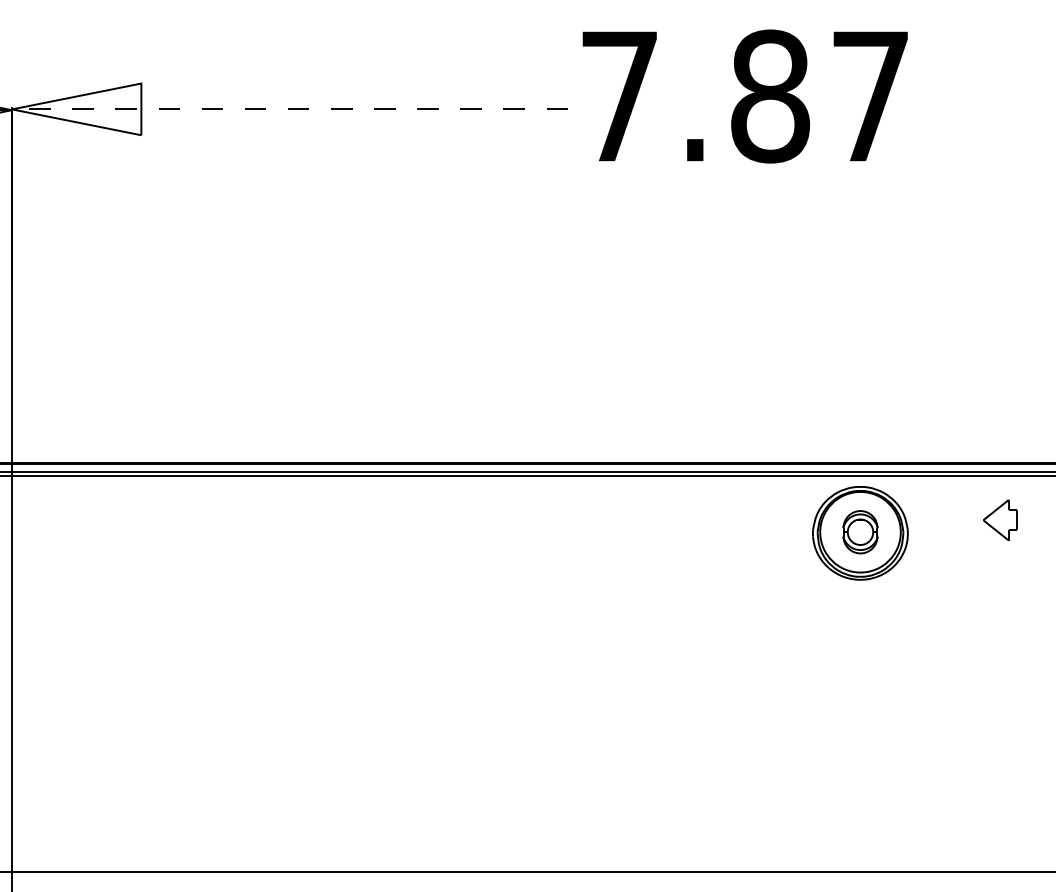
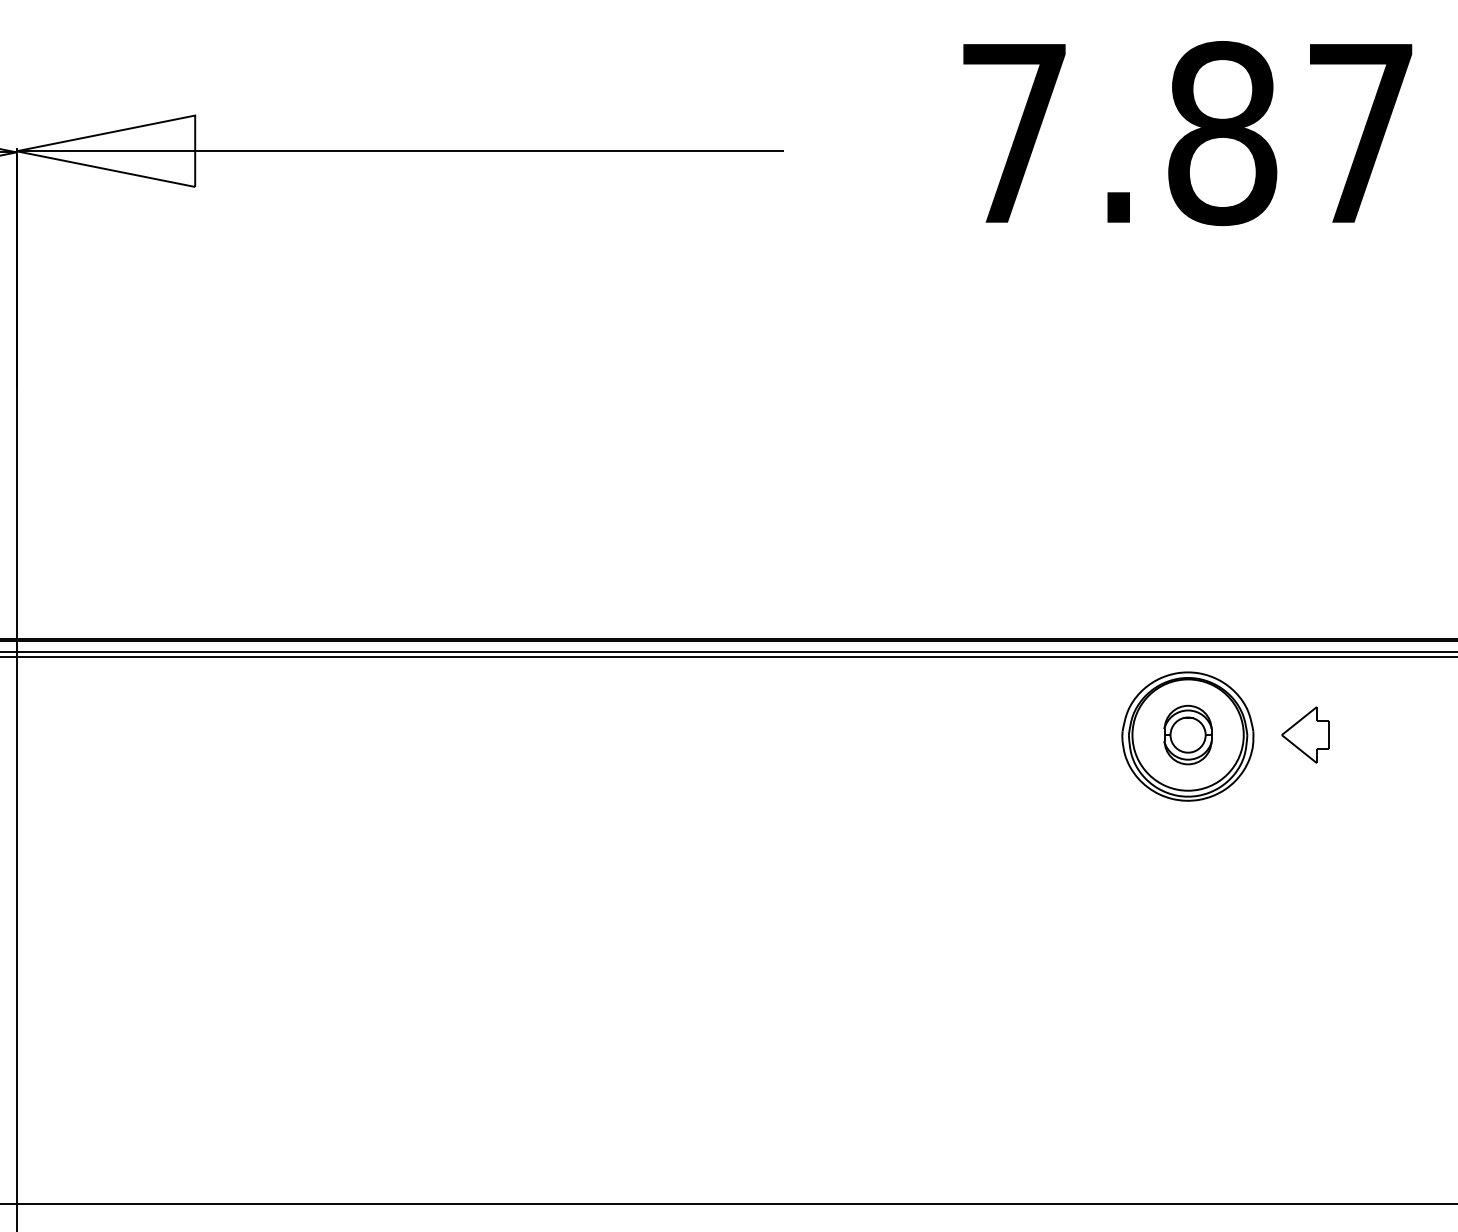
text: (744, 96) -> (1186, 133), moved
line: (290, 109) -> (401, 151), dashed -> solid
part: (1000, 520) -> (1305, 735), moved

